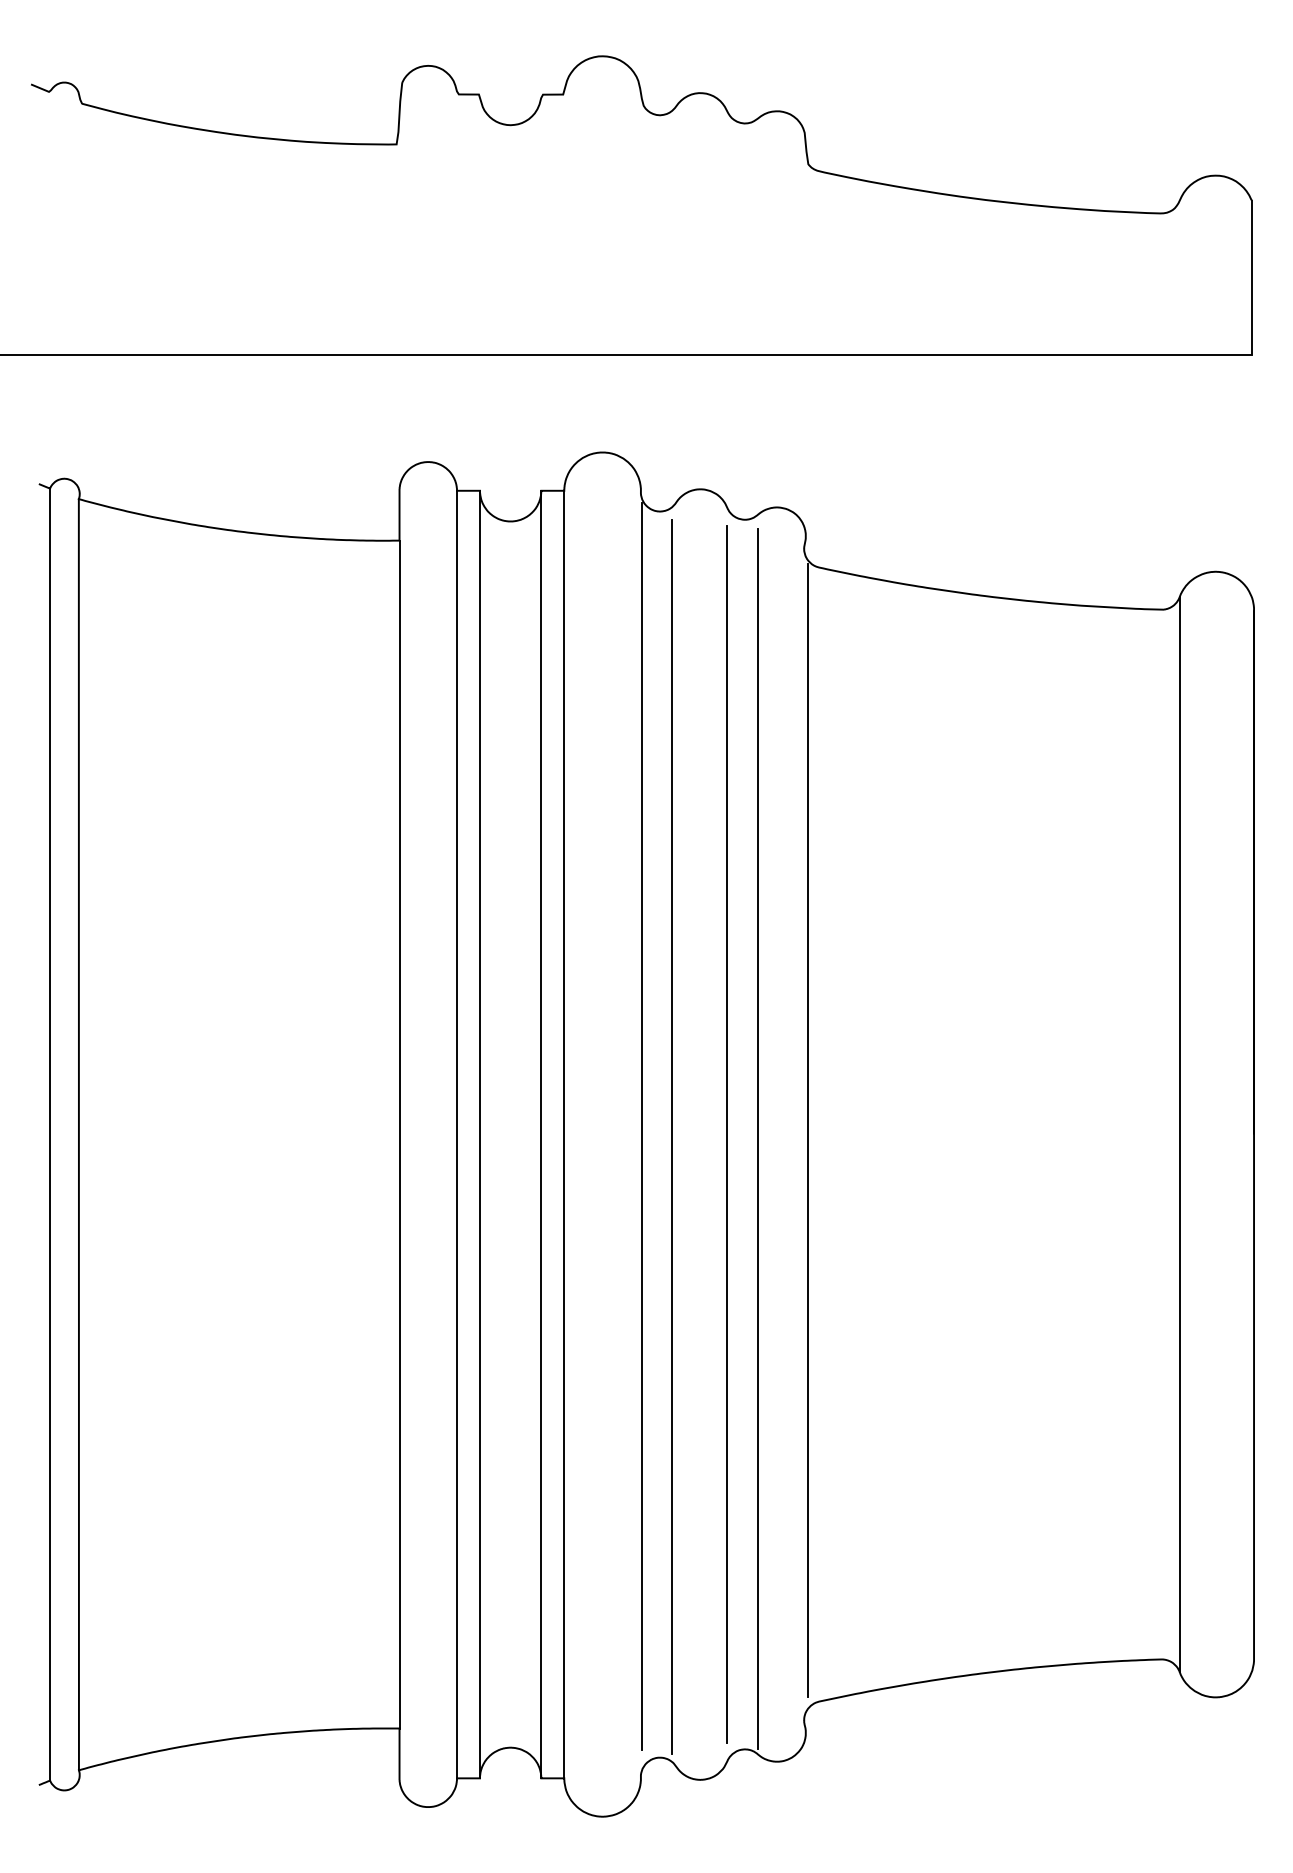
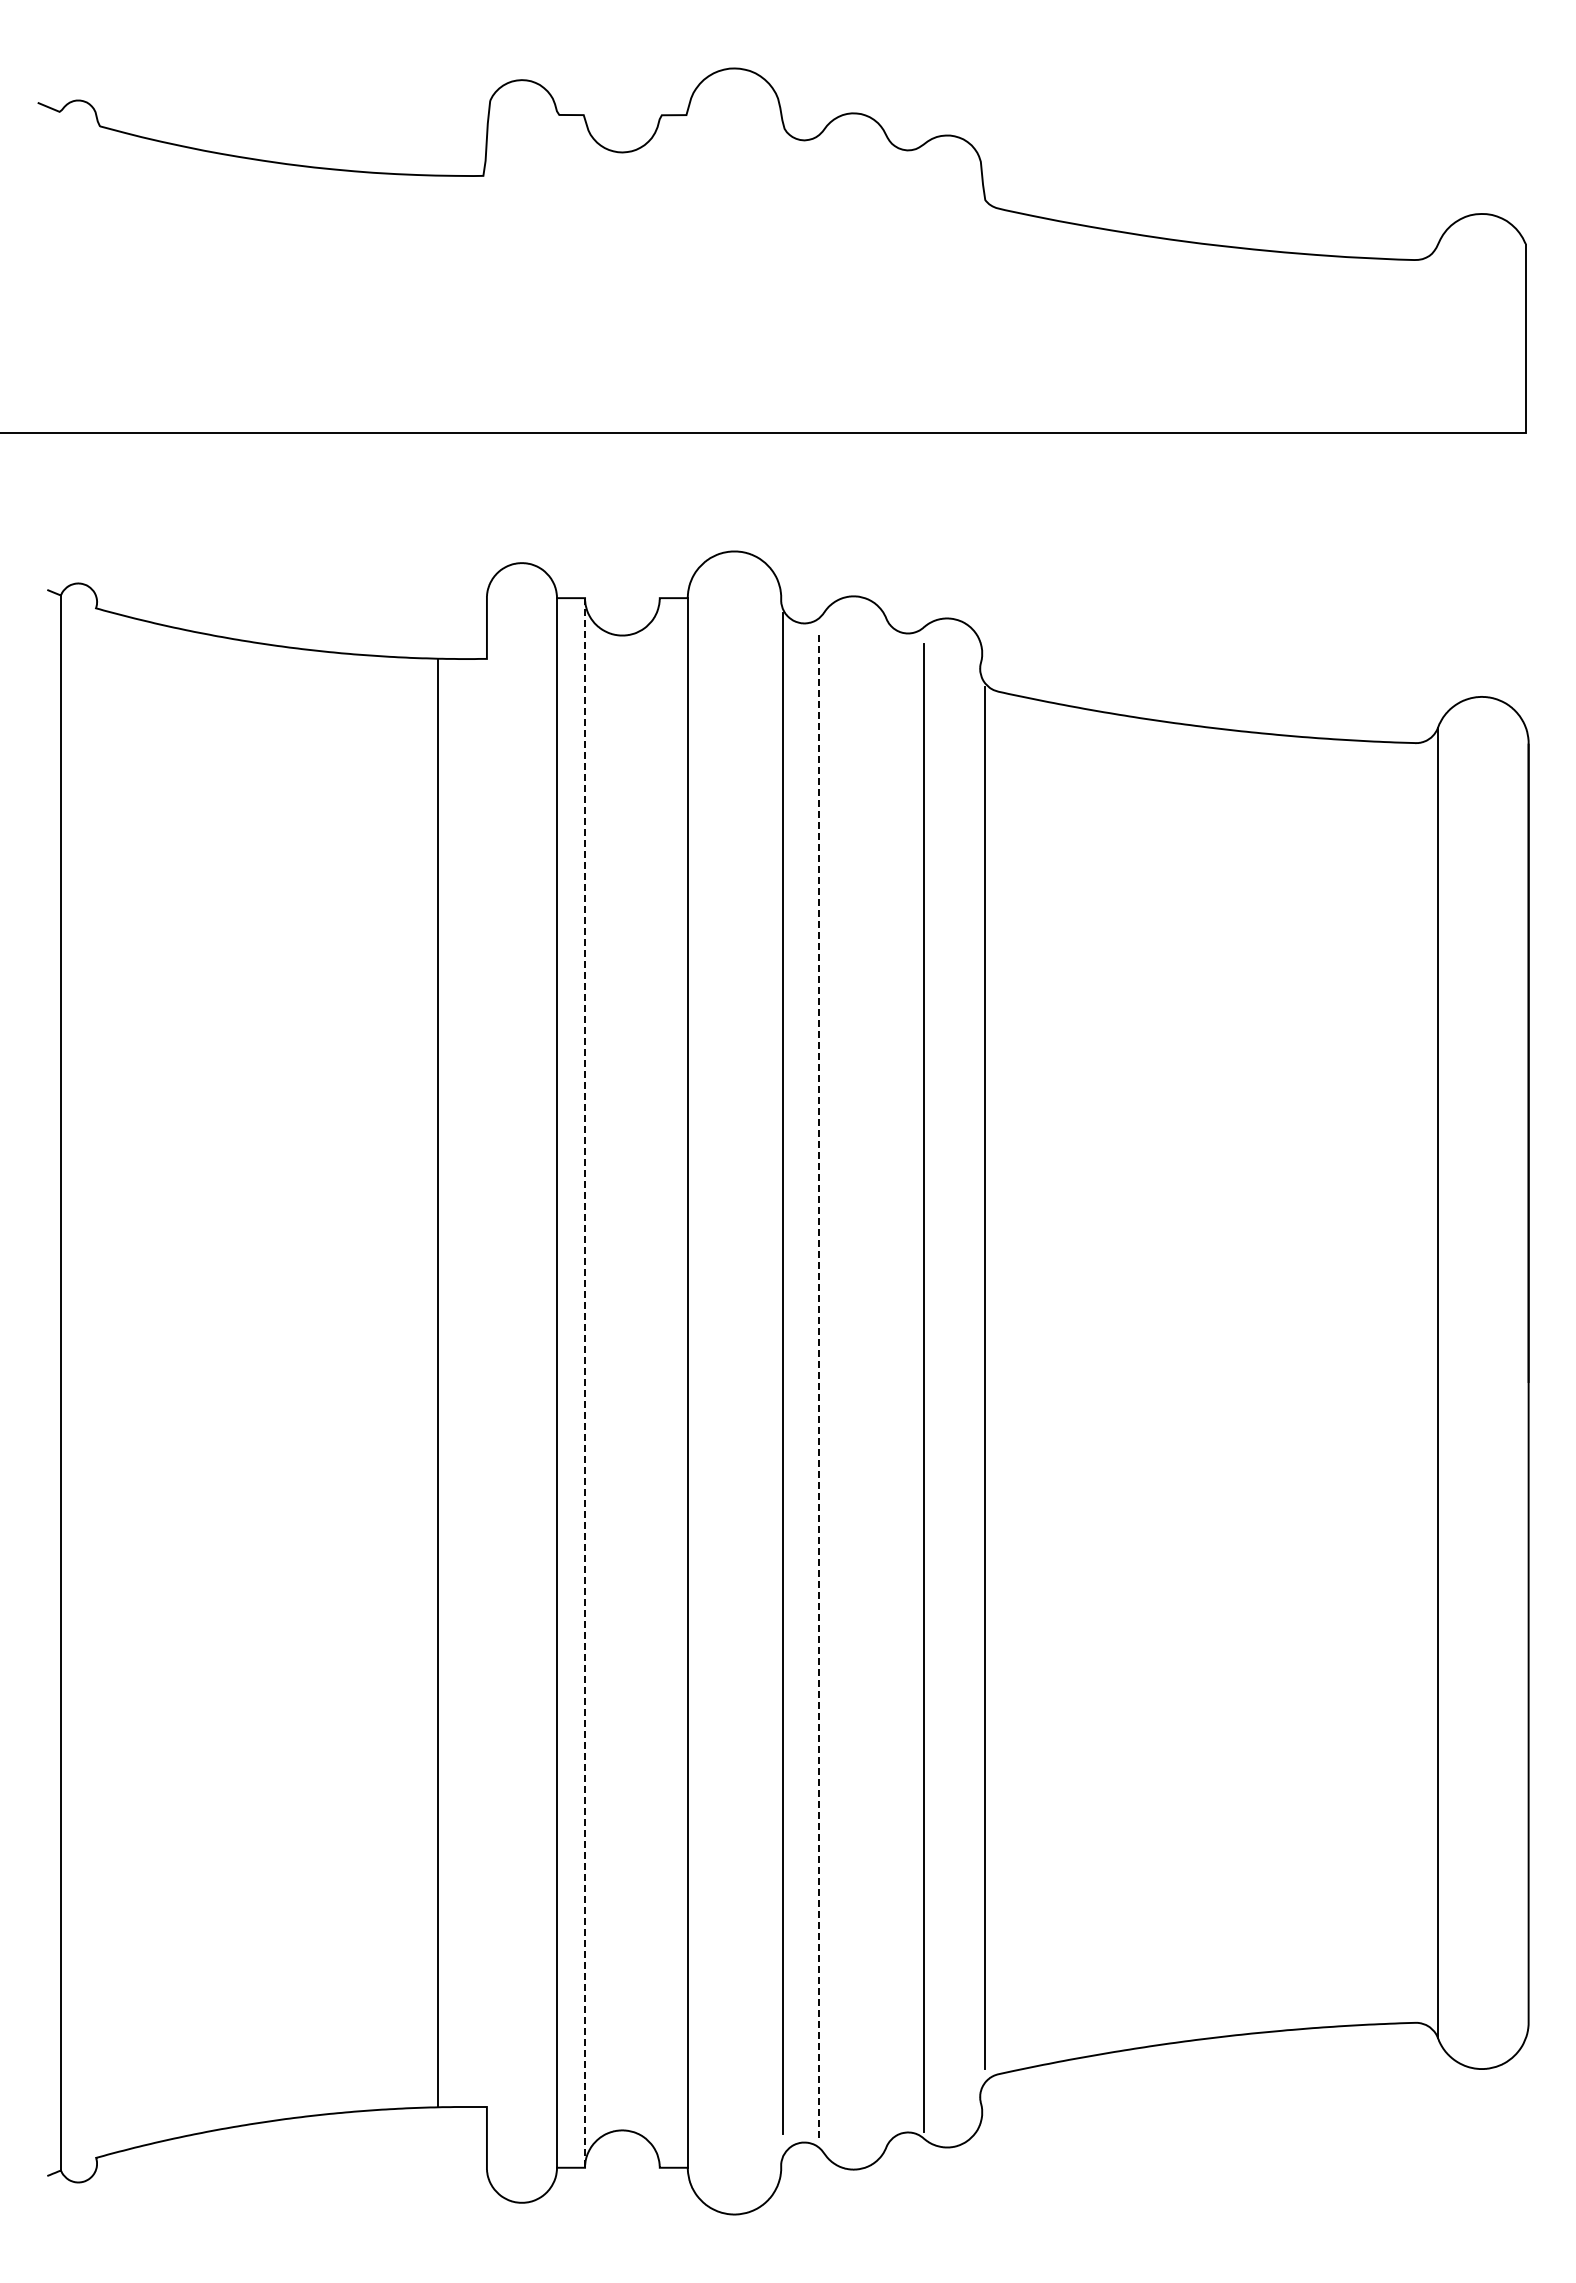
line: (79, 1134) -> (96, 1382), removed
line: (399, 1134) -> (437, 1382), moved
line: (480, 1134) -> (585, 1382), solid -> dashed
line: (541, 1134) -> (659, 1382), removed
line: (726, 1134) -> (885, 1382), removed
line: (672, 1136) -> (819, 1385), solid -> dashed

